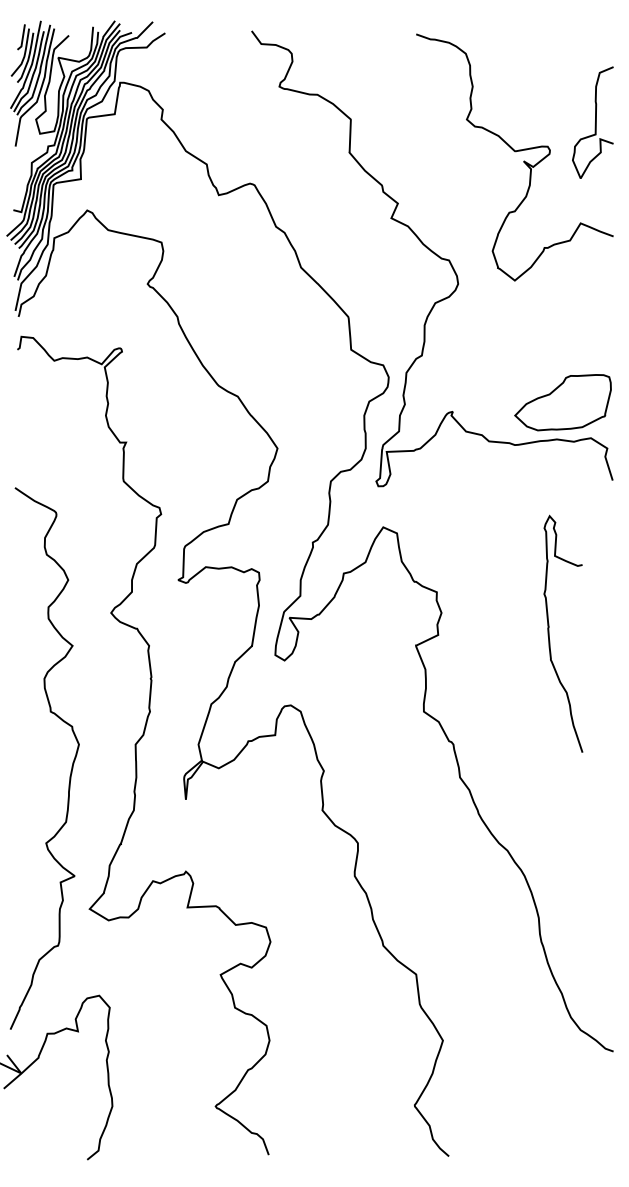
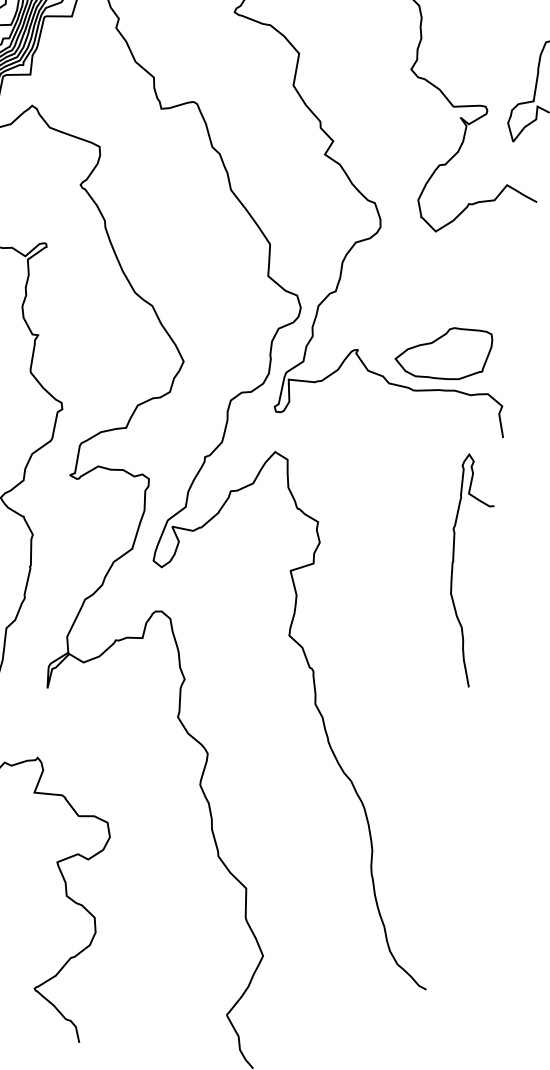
part: (562, 402) -> (443, 352), moved
curve: (549, 633) -> (453, 567), moved

